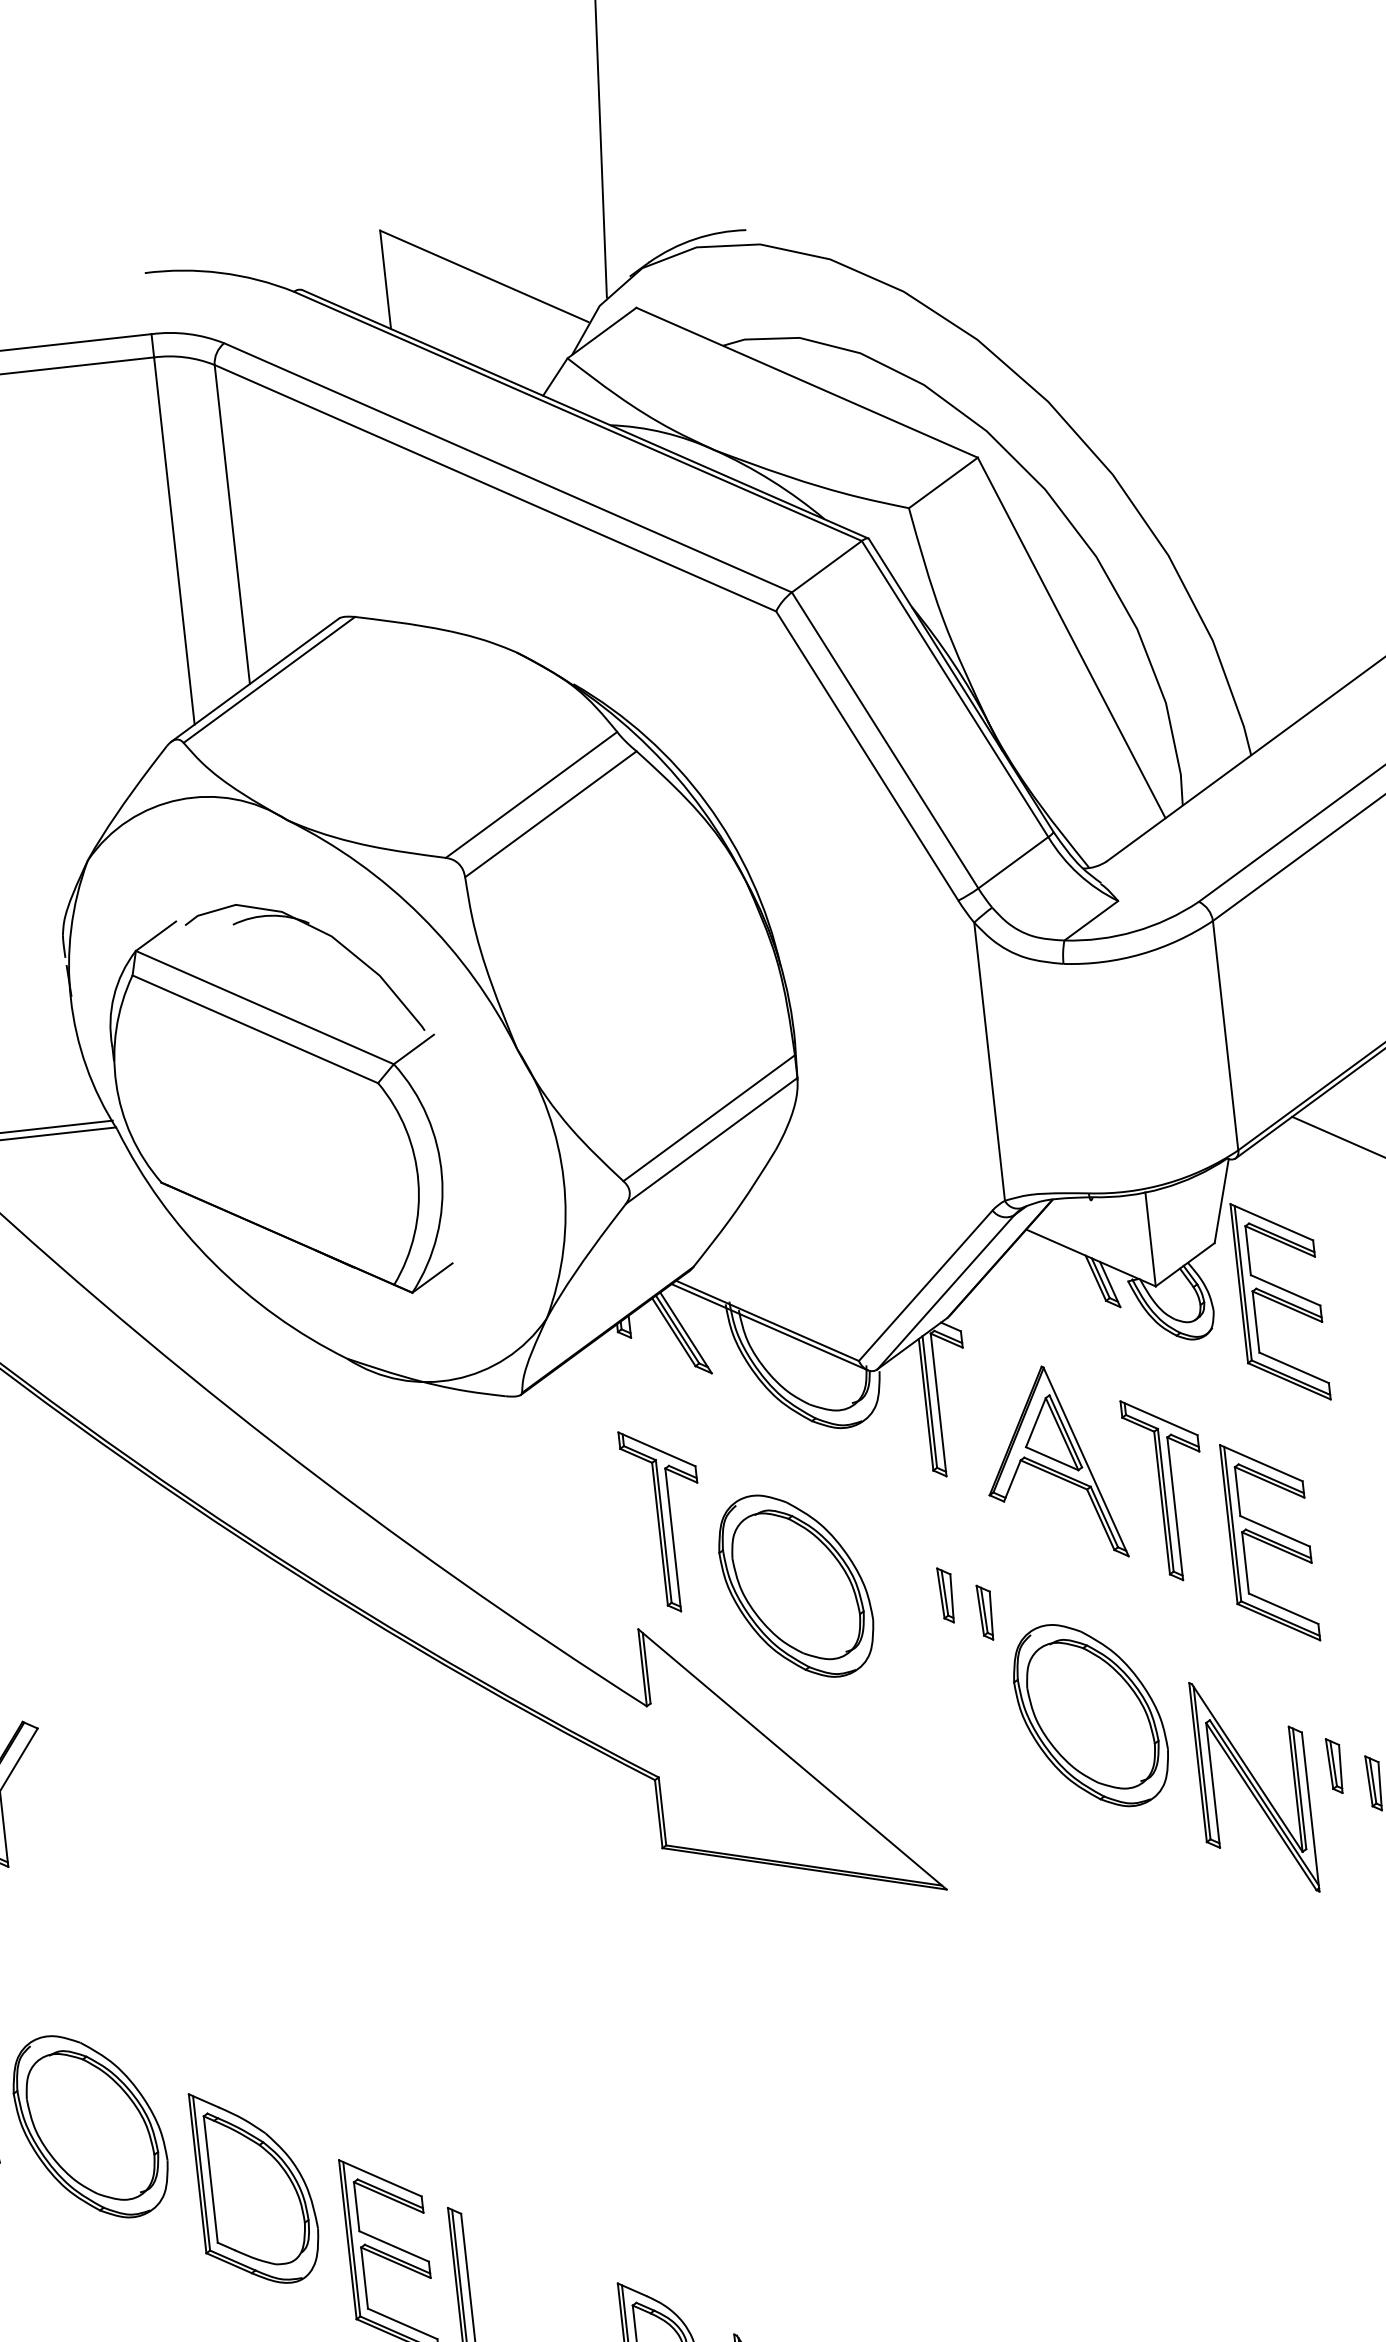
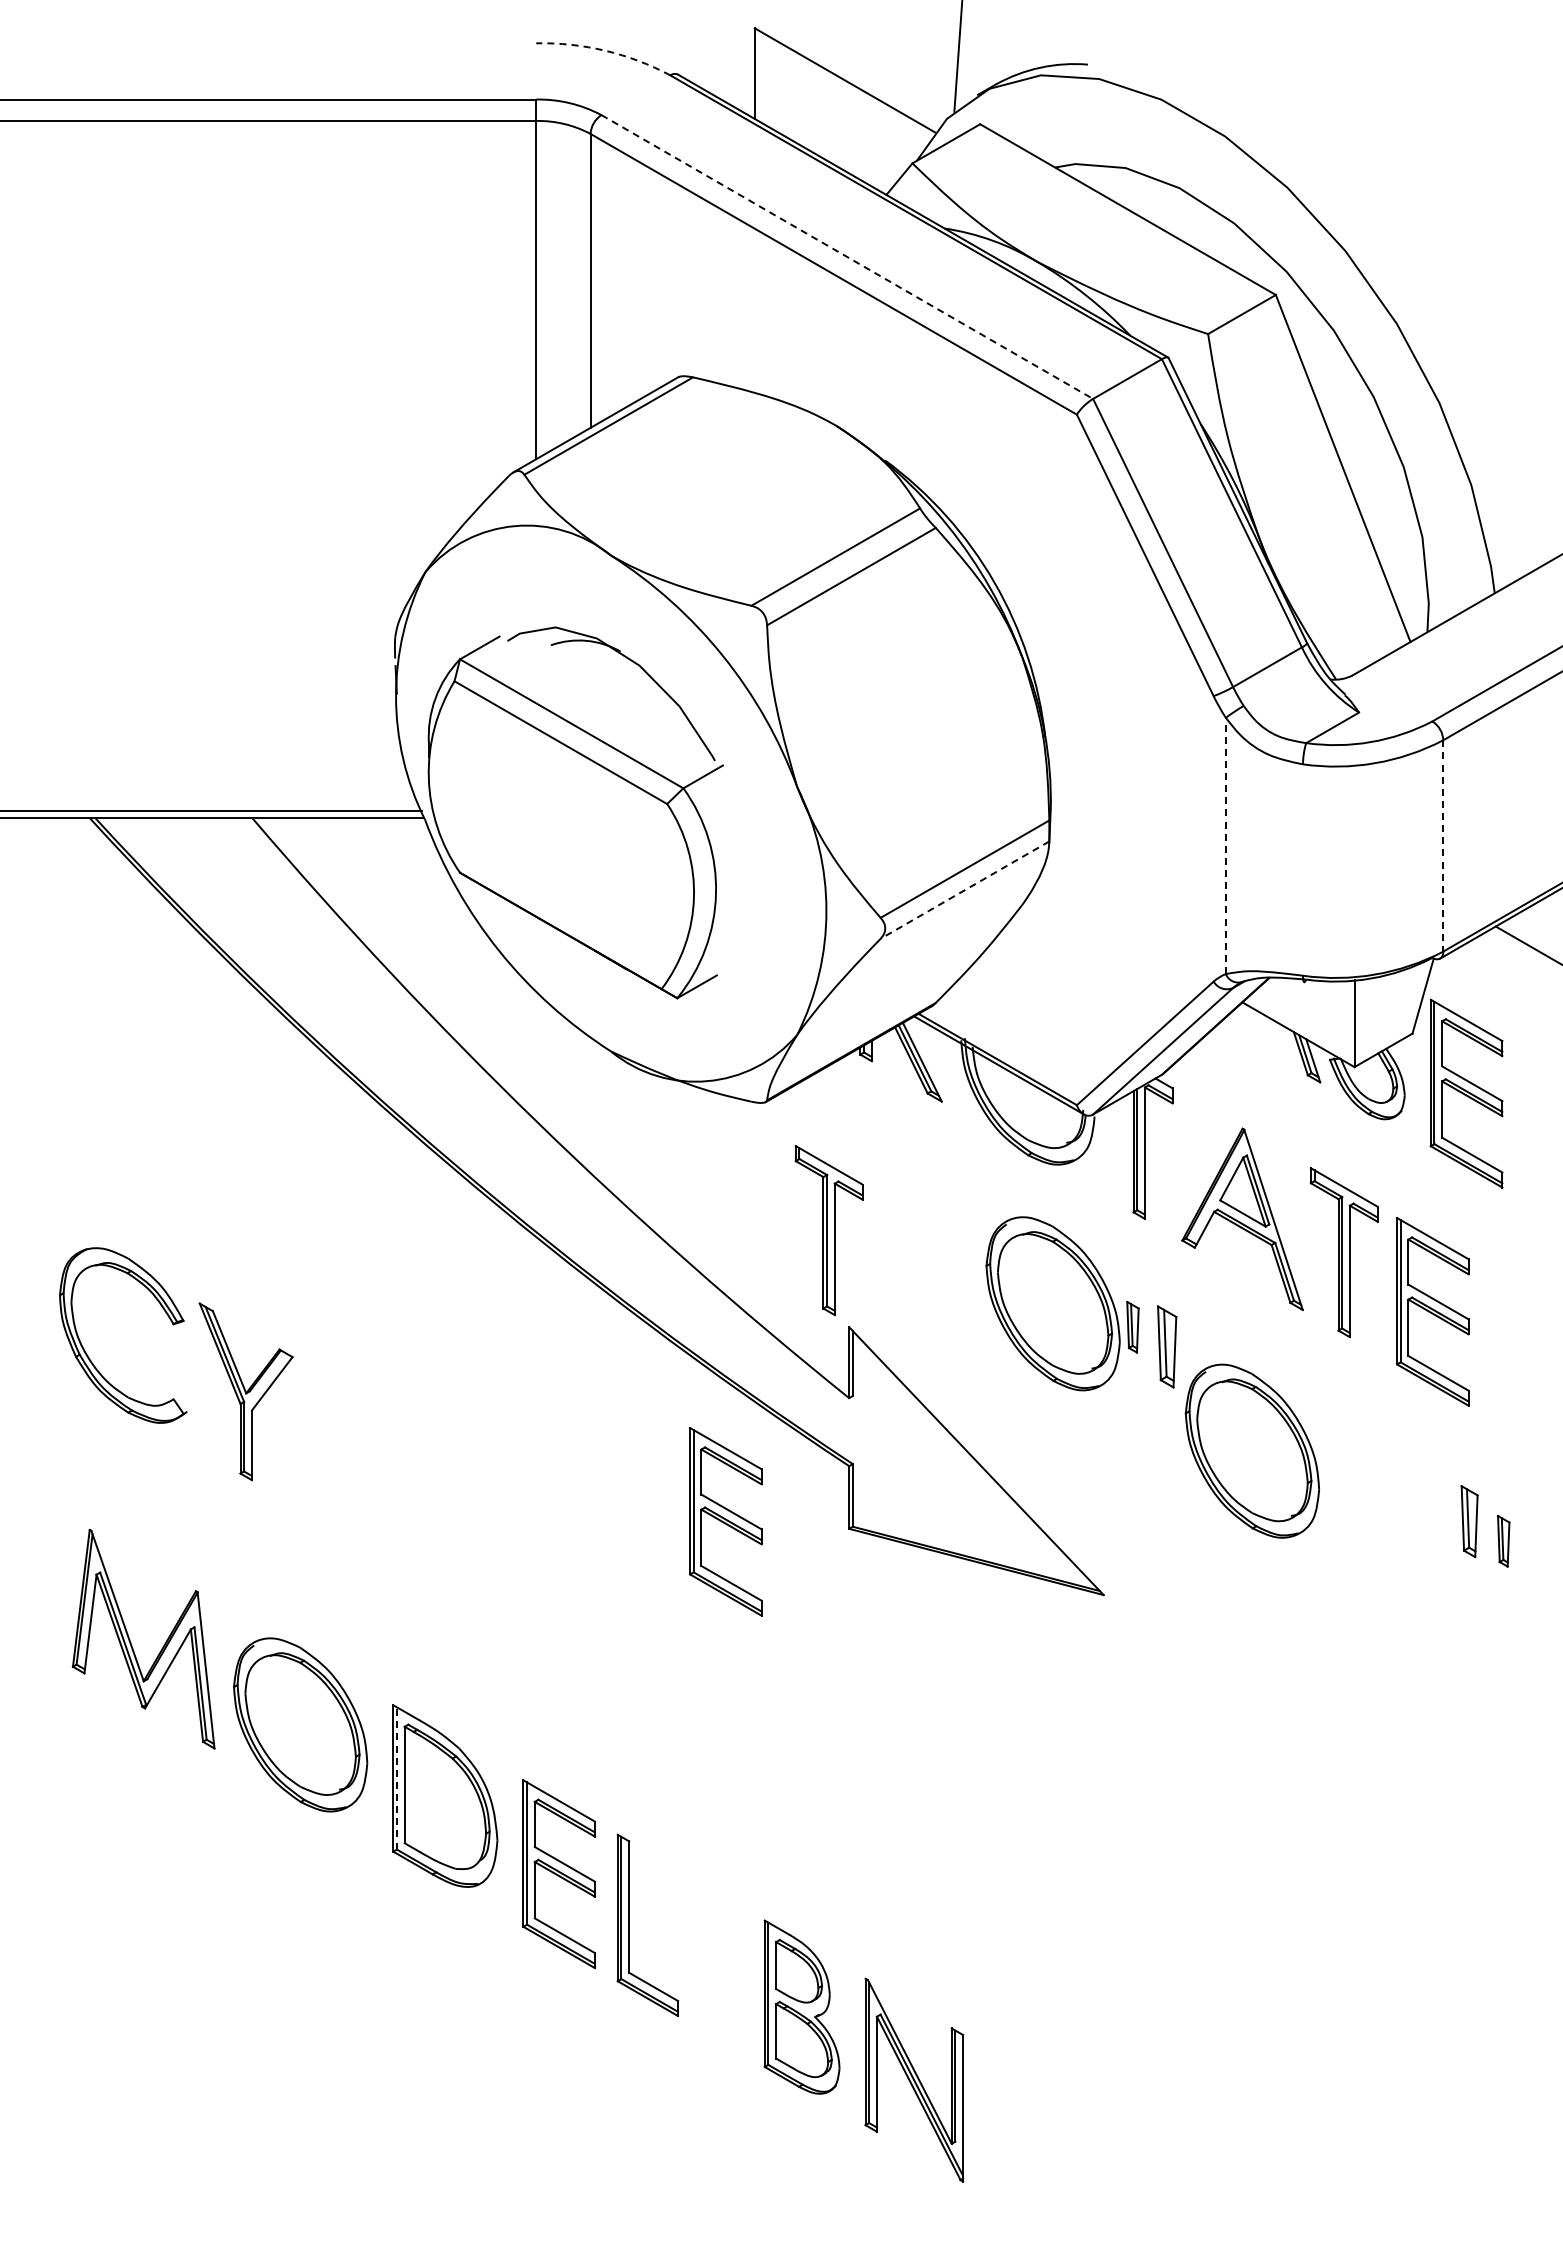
arc: (220, 272) -> (605, 50), solid -> dashed
line: (508, 468) -> (847, 257), solid -> dashed
line: (1225, 1035) -> (1443, 845), solid -> dashed
line: (989, 1061) -> (1225, 845), solid -> dashed
line: (711, 1141) -> (964, 890), solid -> dashed
part: (664, 1520) -> (828, 1230), moved
part: (795, 1585) -> (1052, 1303), moved
part: (985, 1612) -> (1166, 1346), size x1.6
part: (1335, 1765) -> (1469, 1521), size x1.4
part: (1253, 1786) -> (1393, 1532), removed
part: (527, 1855) -> (725, 1521), added
line: (202, 2172) -> (397, 1777), solid -> dashed

